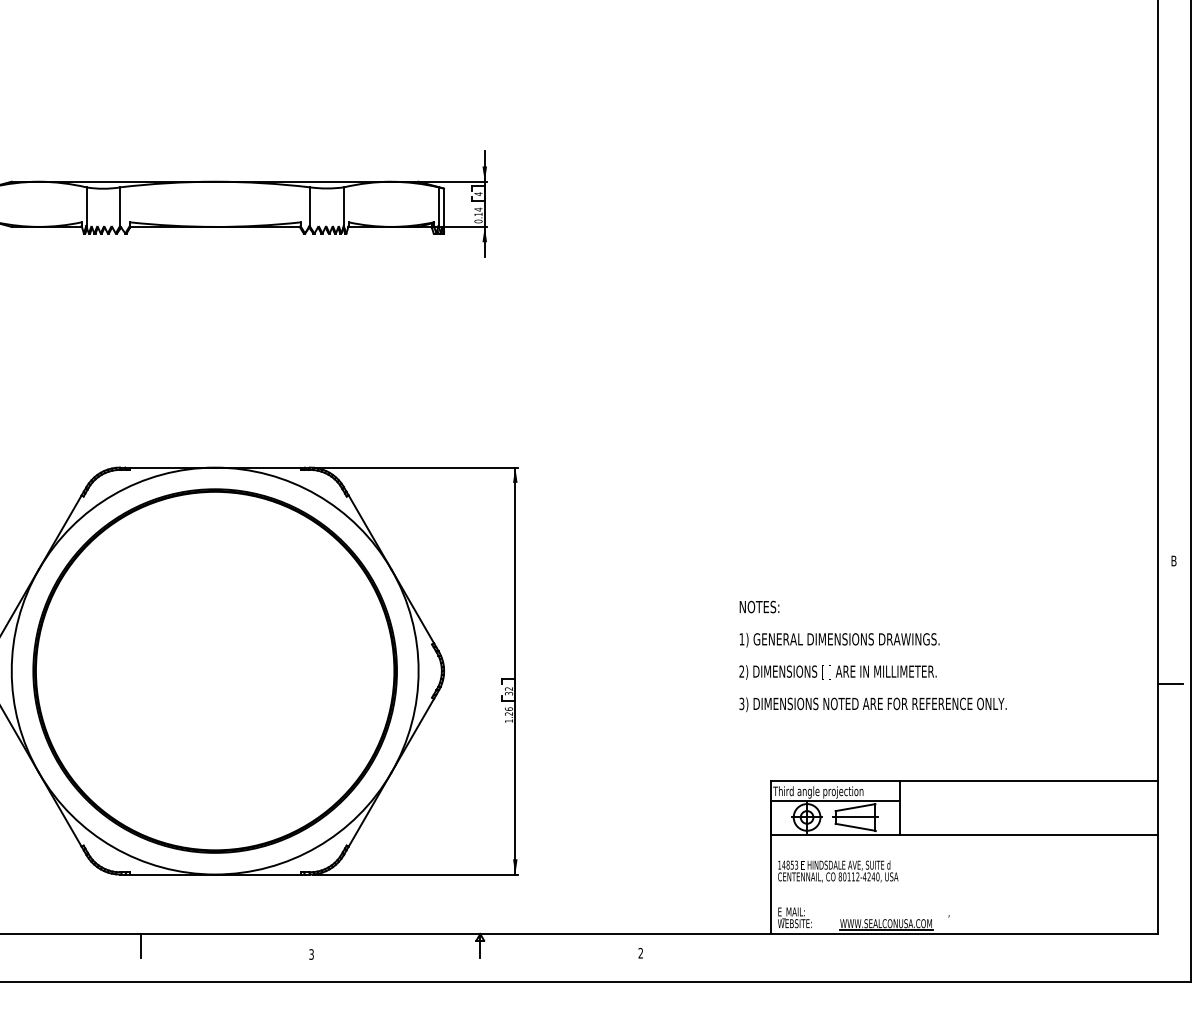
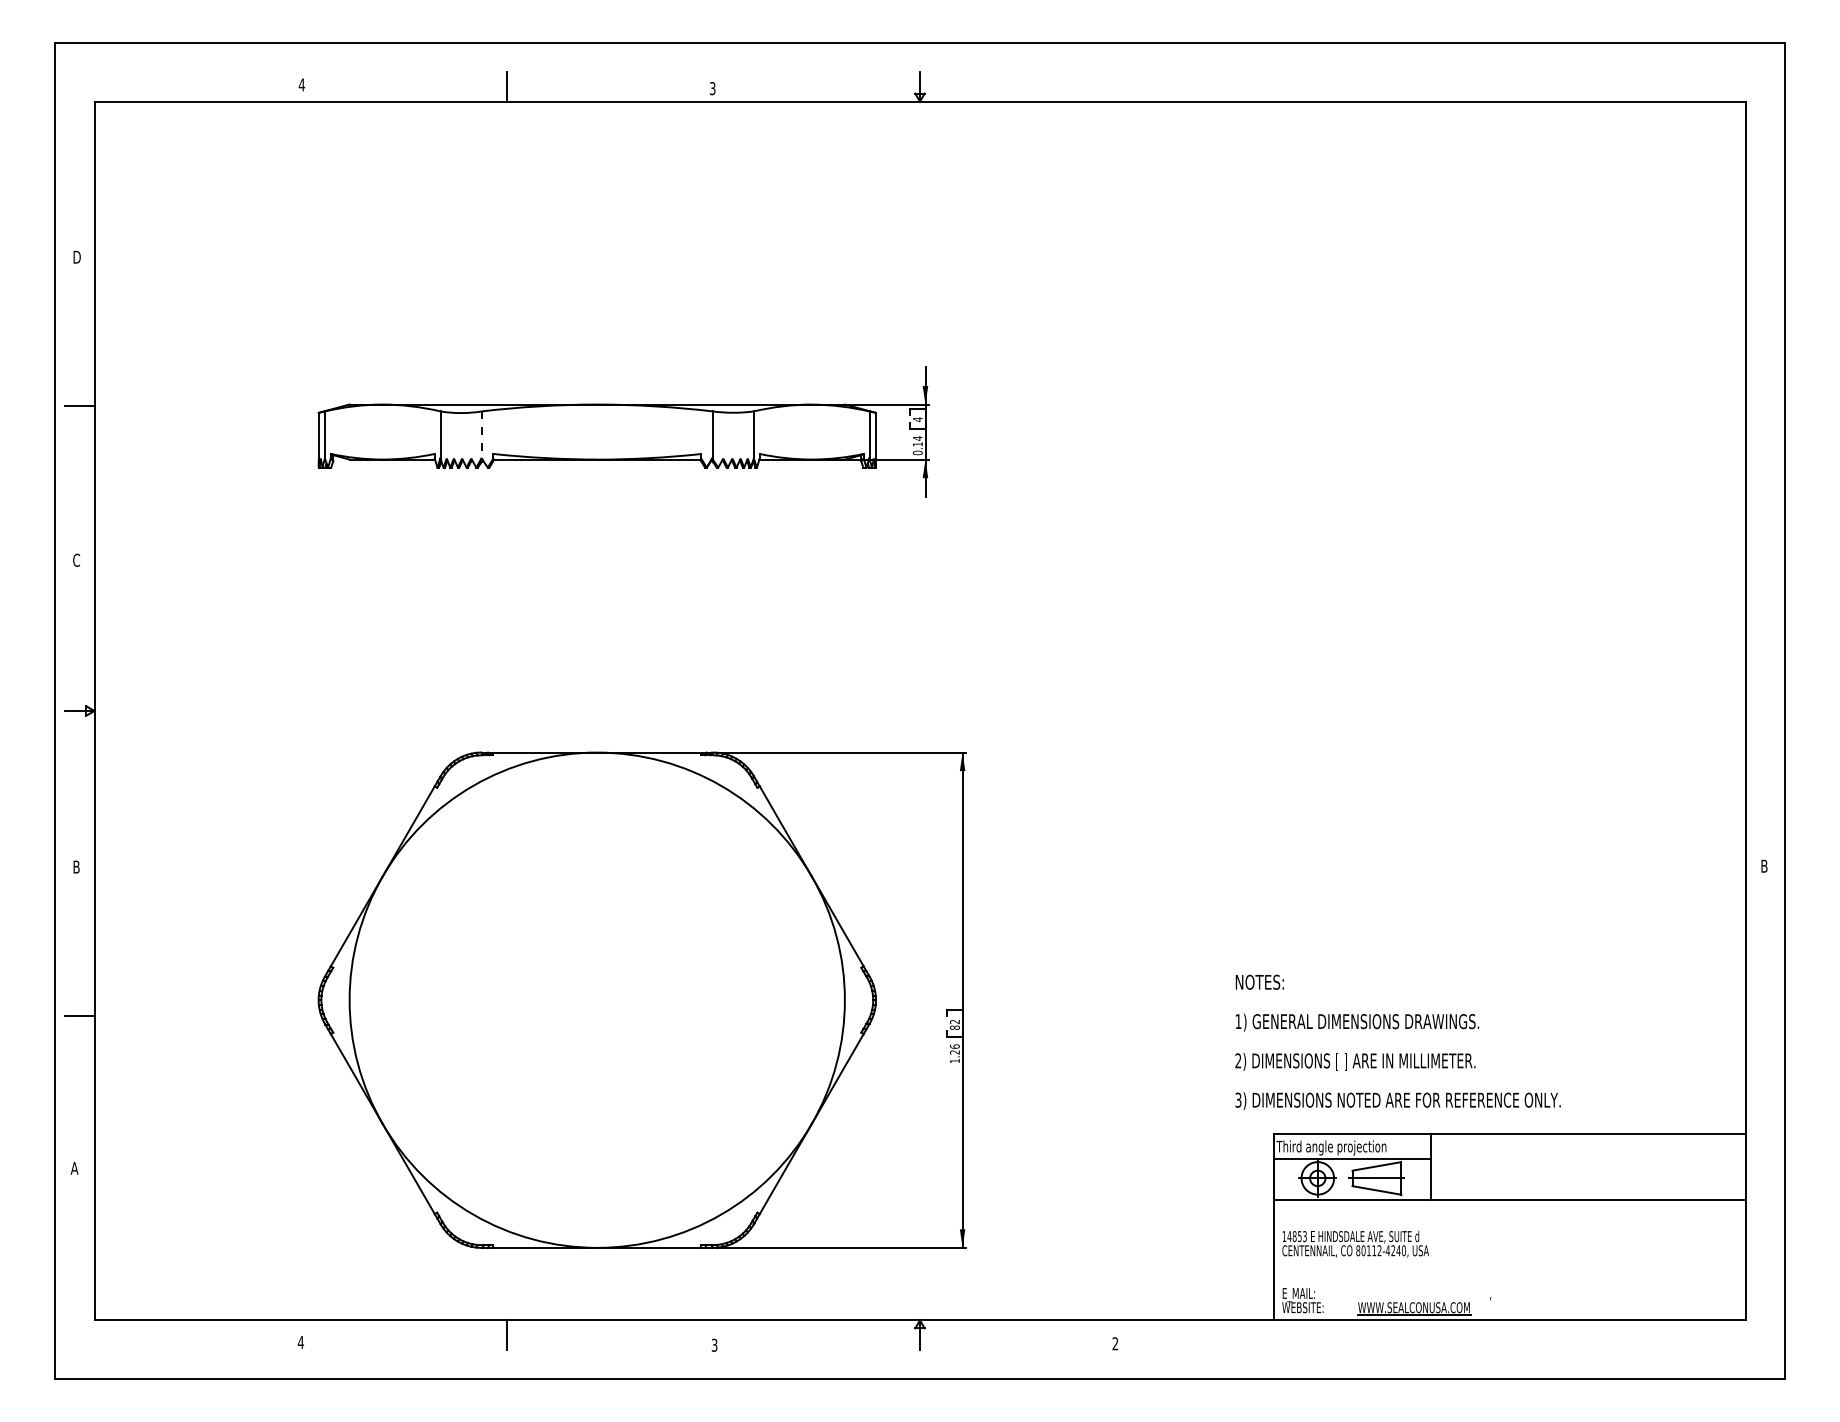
line: (120, 207) -> (481, 435), solid -> dashed
text: (872, 656) -> (1397, 1042), moved
part: (215, 671) -> (597, 1000), removed
line: (1169, 683) -> (1759, 1015), removed
text: (508, 693) -> (954, 1027), 32 -> 82

